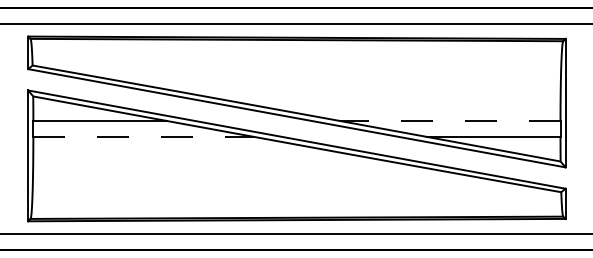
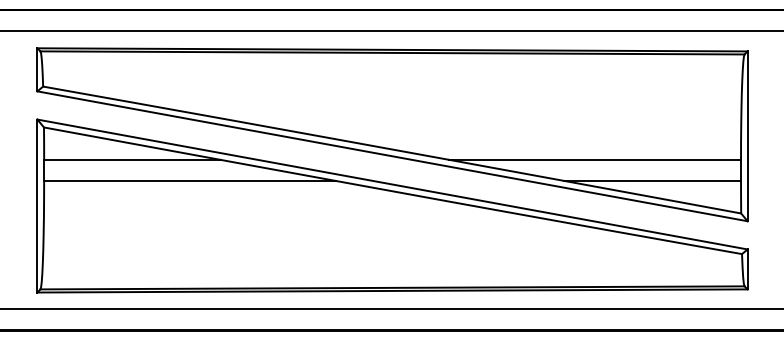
line: (449, 120) -> (594, 159), dashed -> solid
line: (144, 136) -> (191, 180), dashed -> solid

